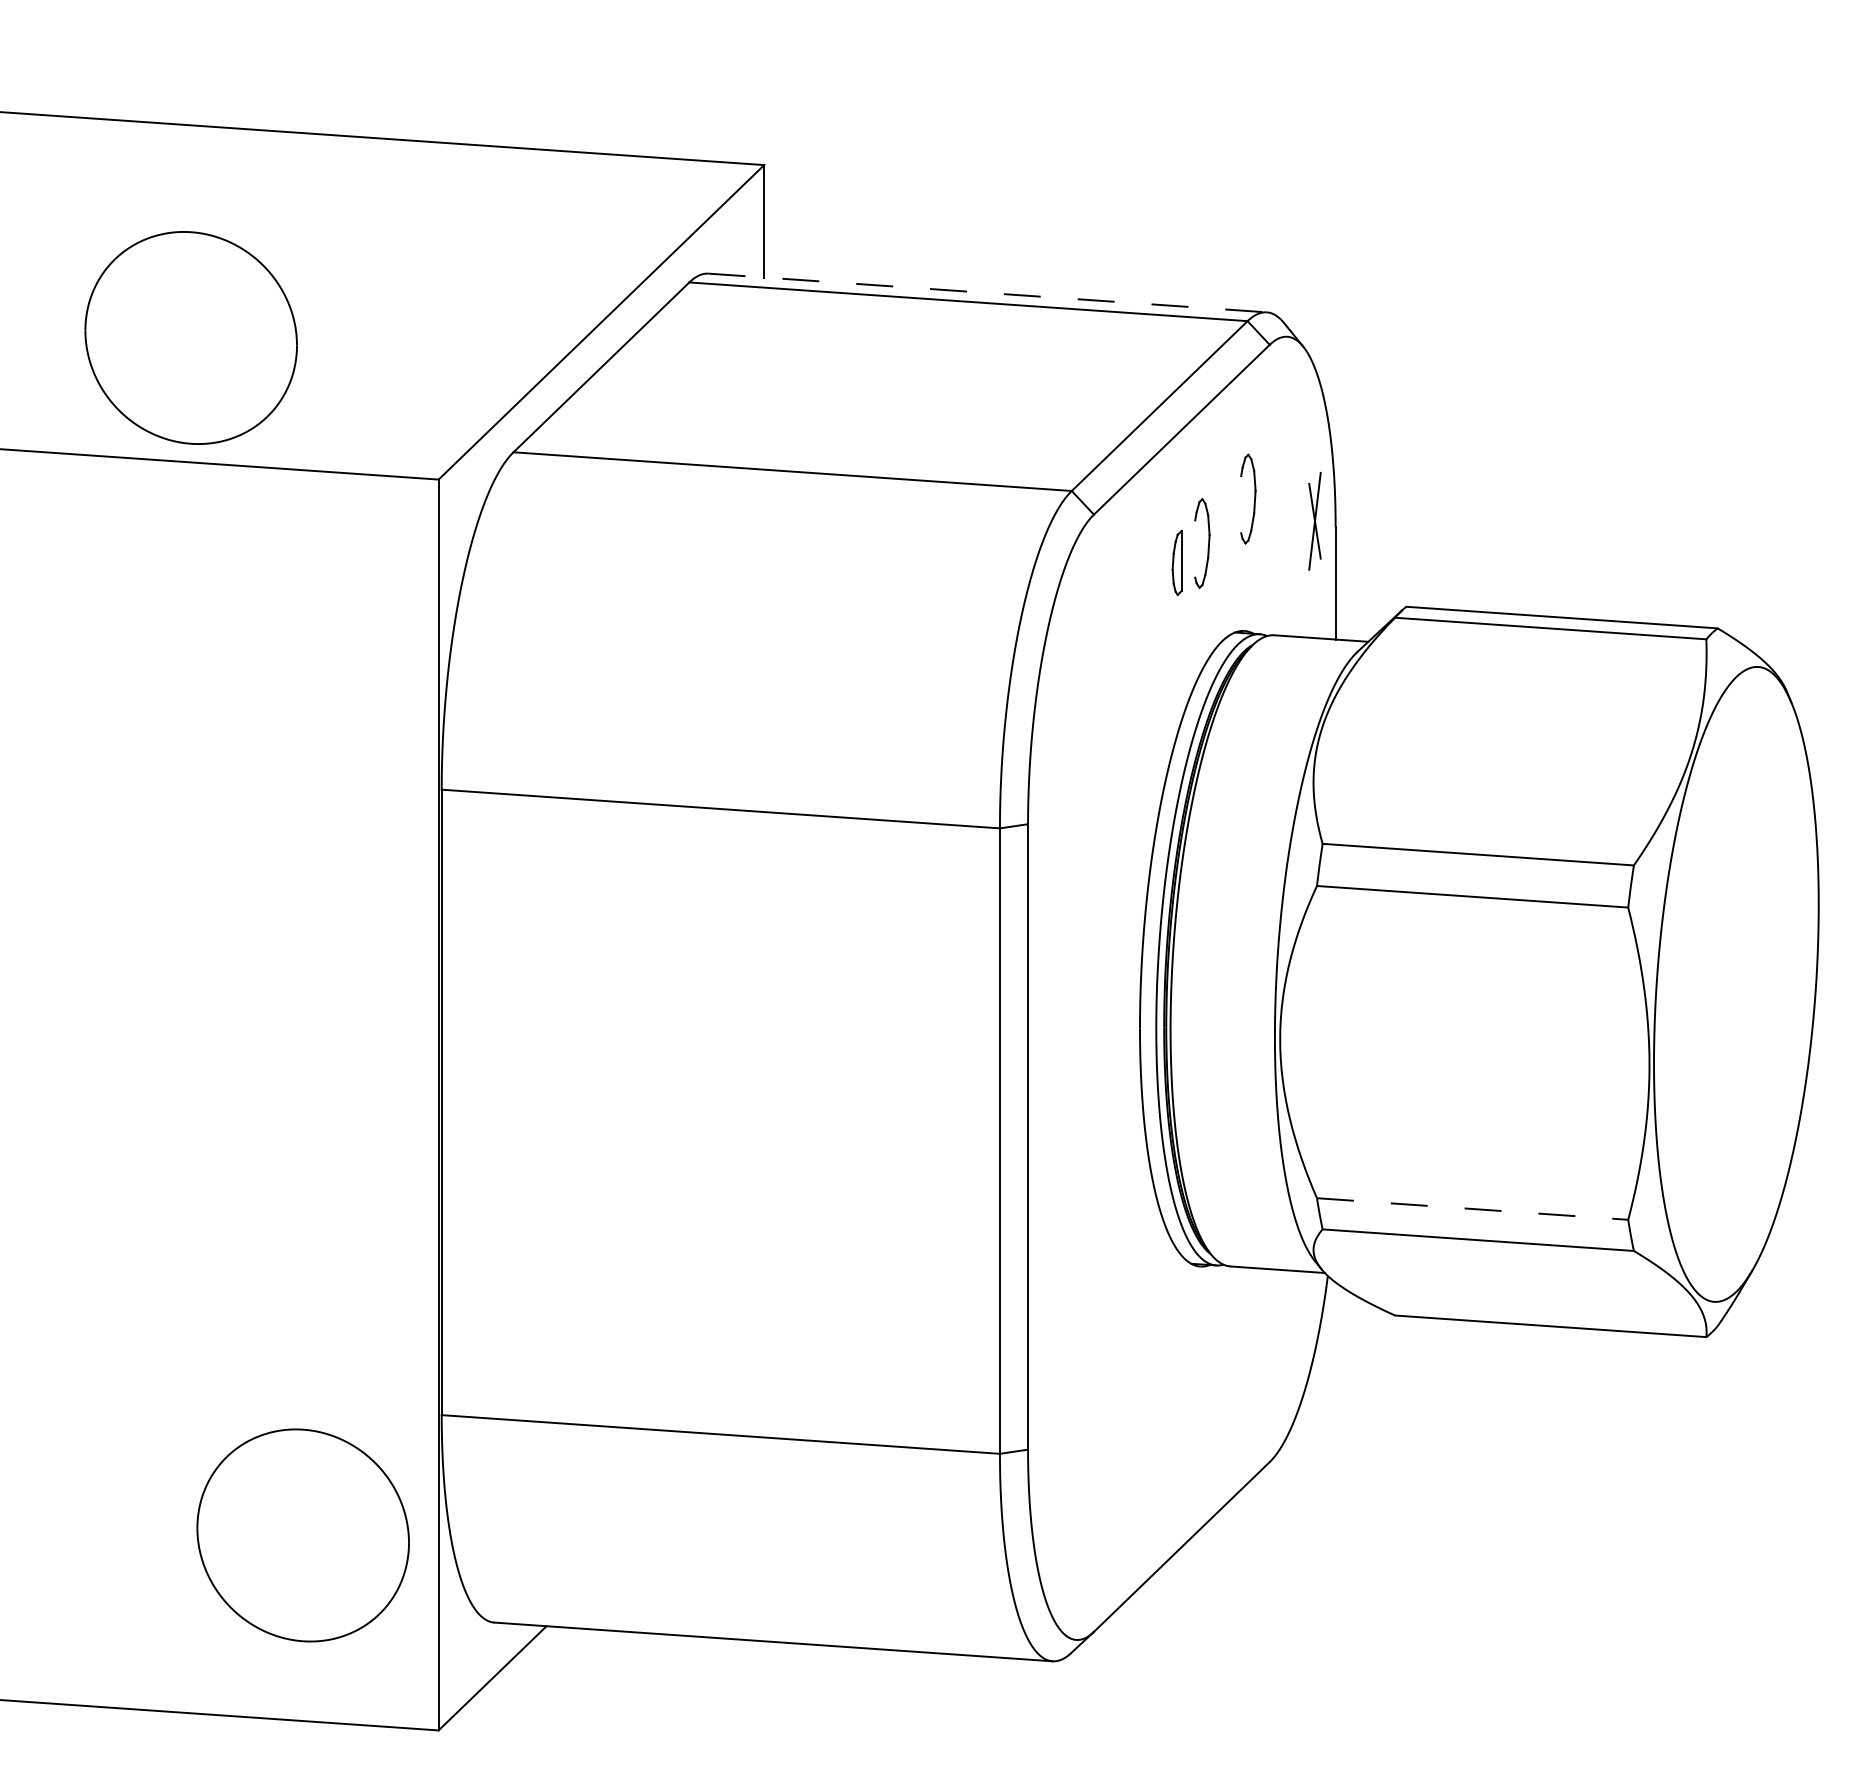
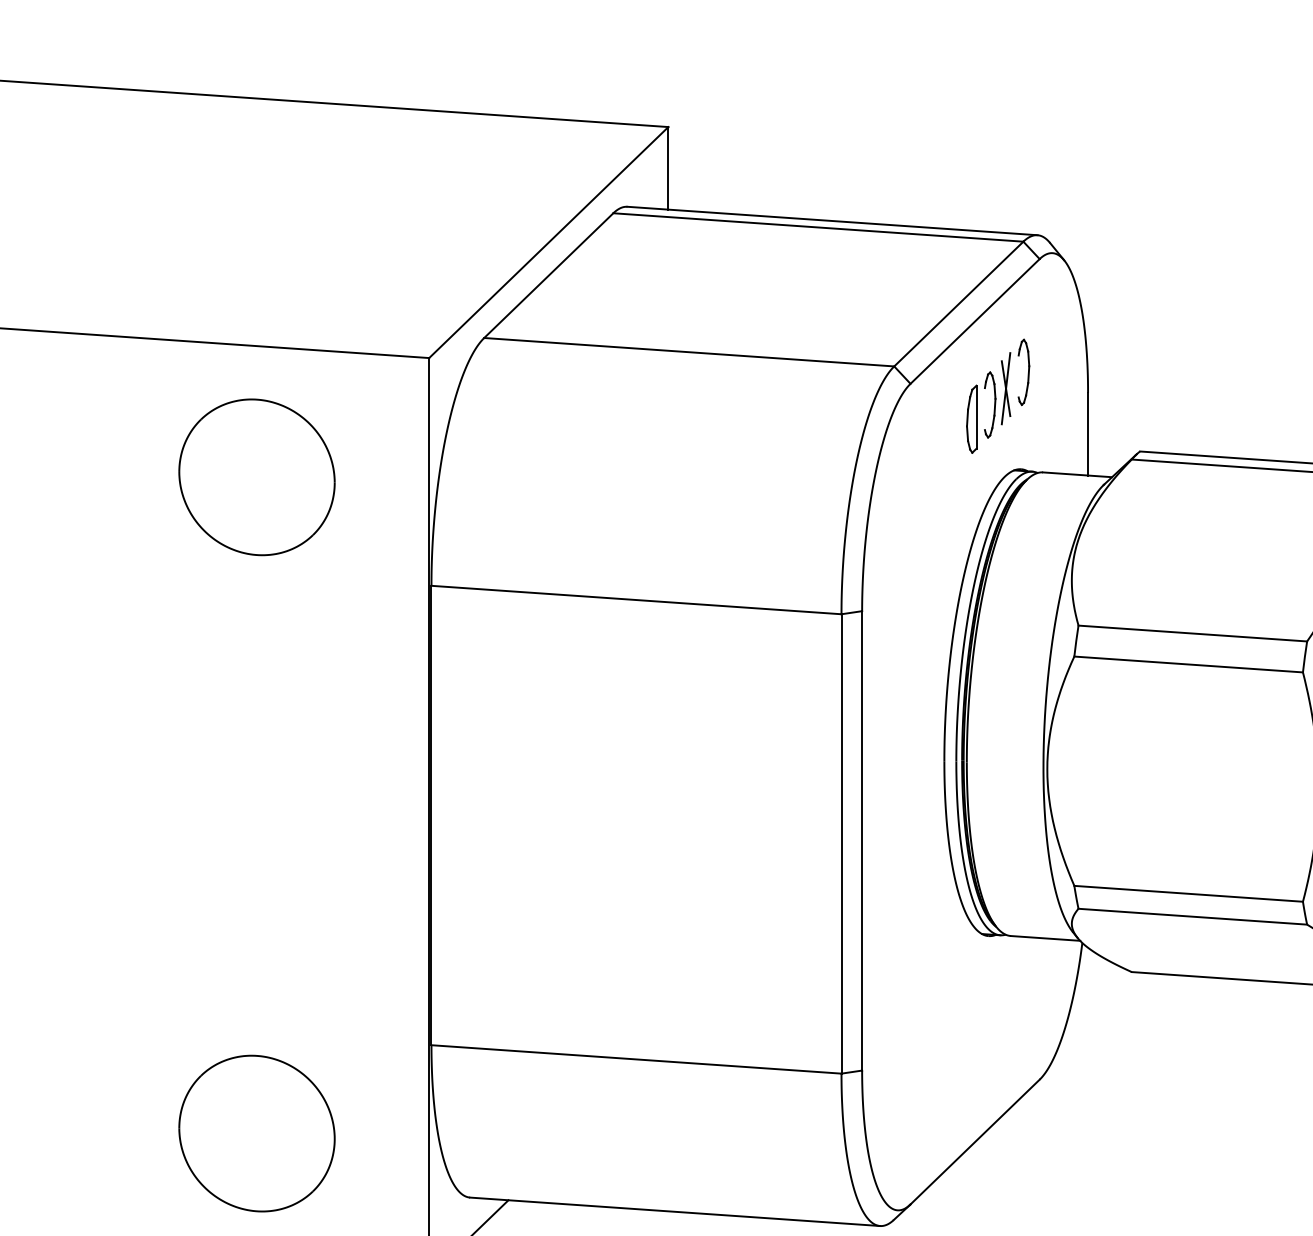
line: (987, 293) -> (832, 221), dashed -> solid
part: (190, 337) -> (256, 476), moved
part: (1314, 520) -> (1005, 388), moved
part: (1176, 562) -> (971, 418), size x1.43
line: (1472, 1209) -> (1188, 894), dashed -> solid
part: (302, 1535) -> (256, 1133), moved

